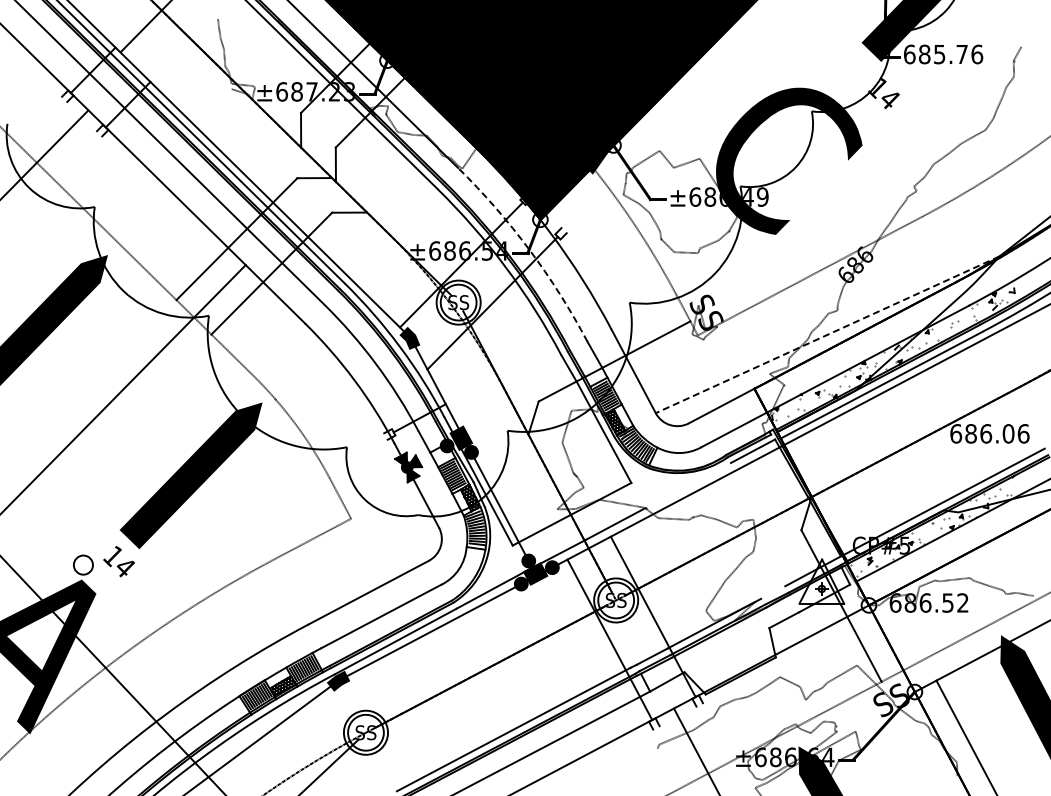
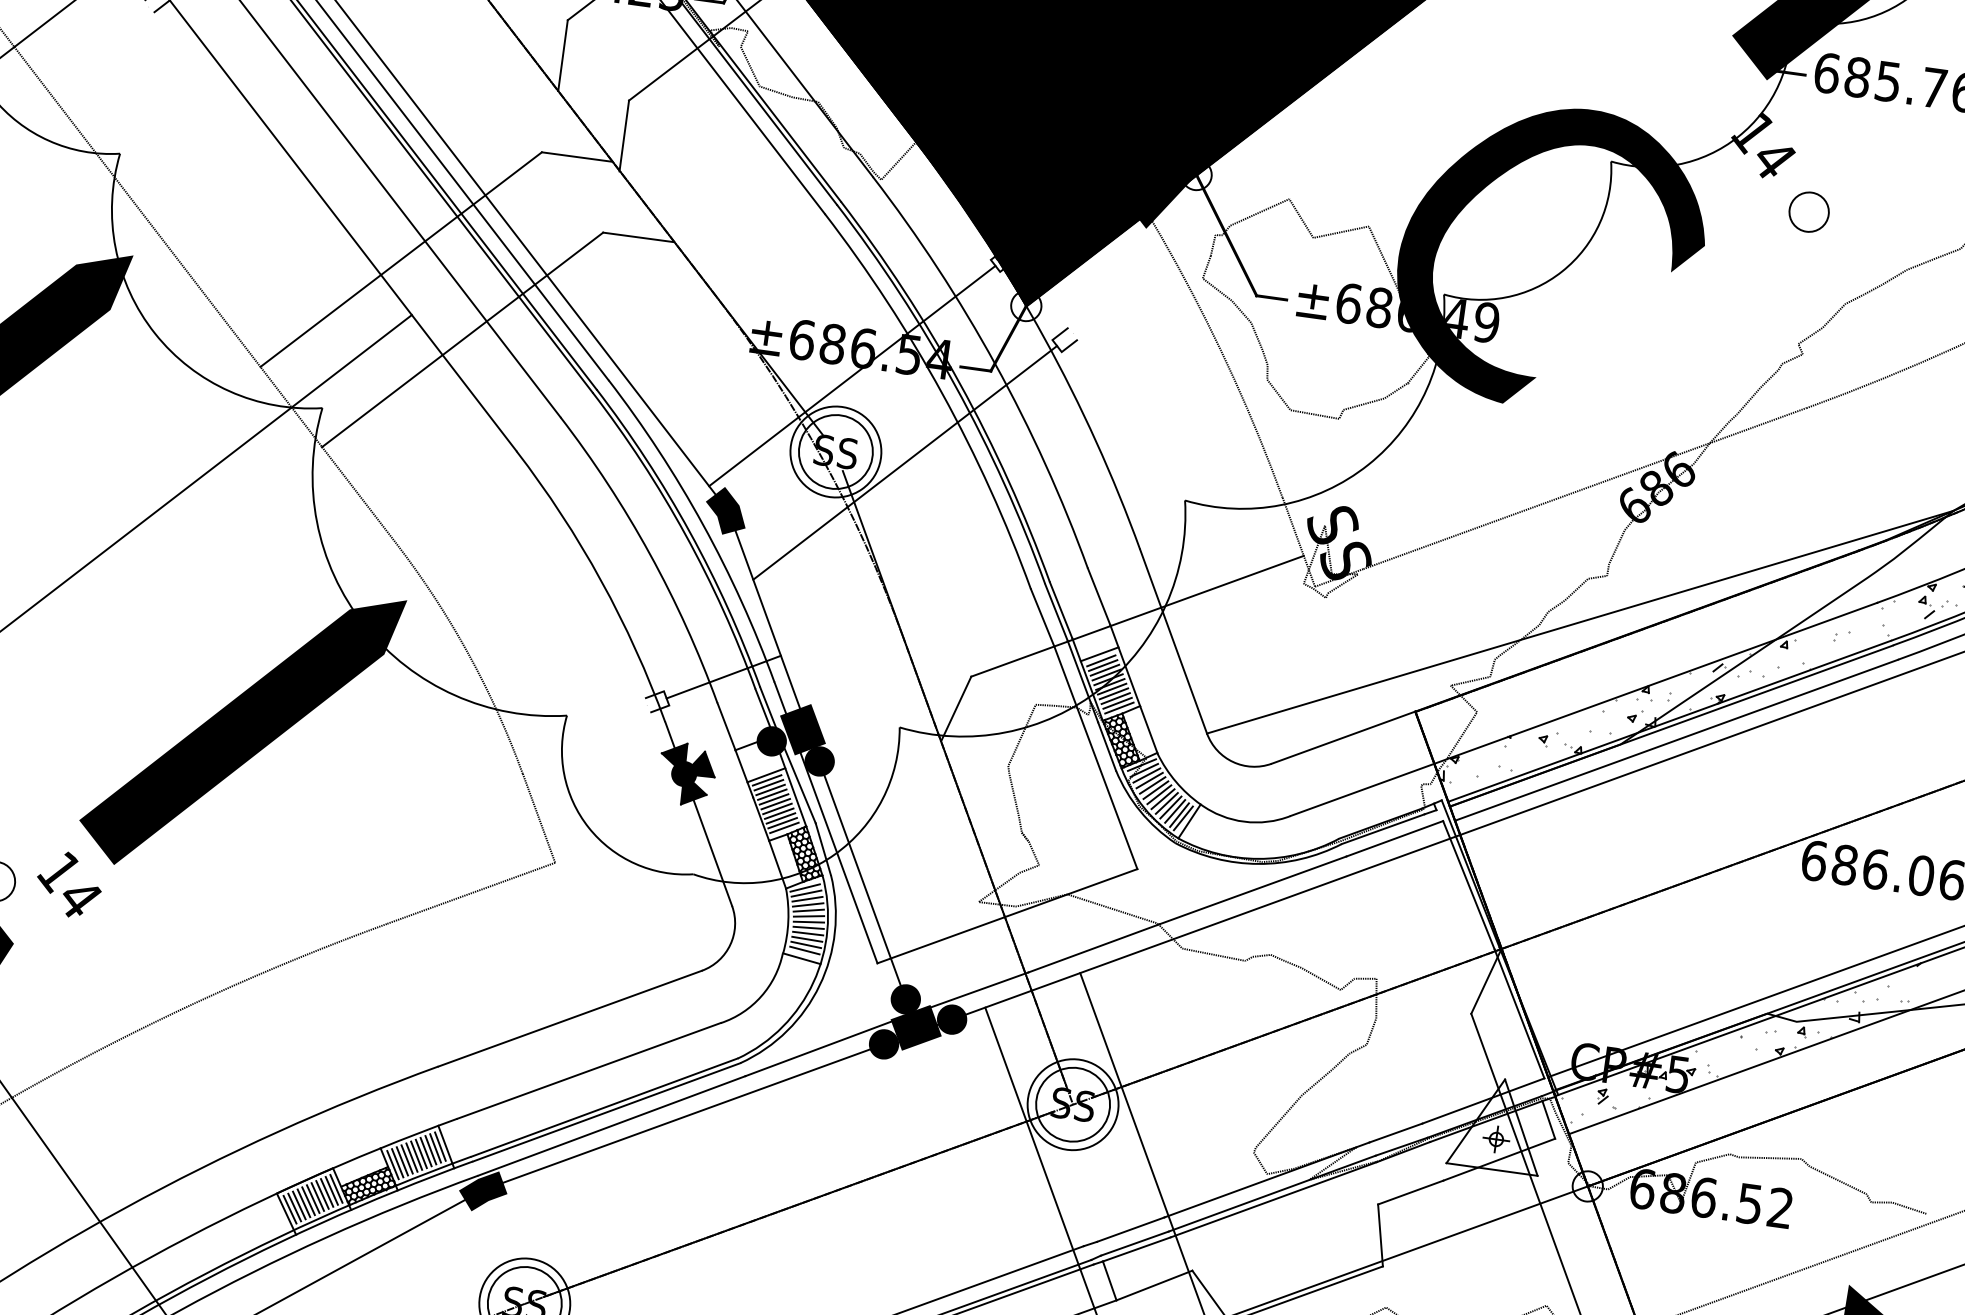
circle: (909, 122) -> (1807, 211), added
arc: (529, 249) -> (995, 363), dashed -> solid
line: (827, 334) -> (1579, 621), dashed -> solid
line: (687, 485) -> (1251, 890), added
line: (773, 592) -> (1396, 1133), added

